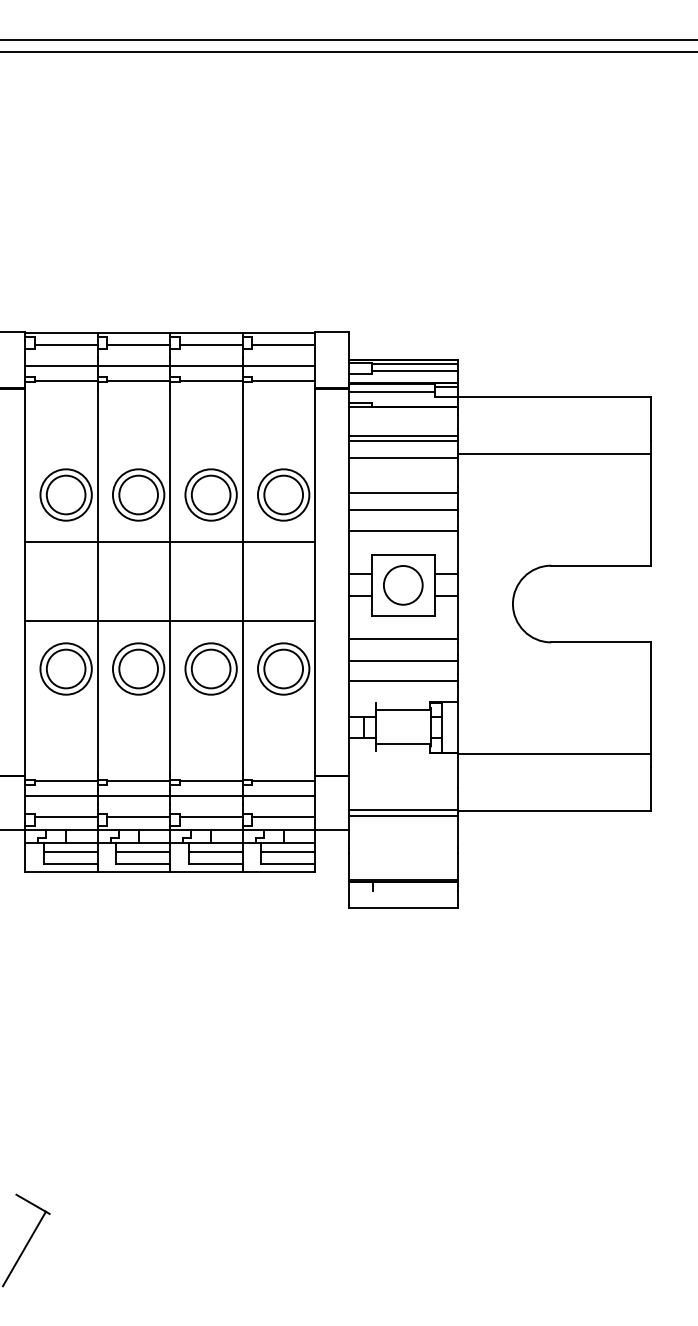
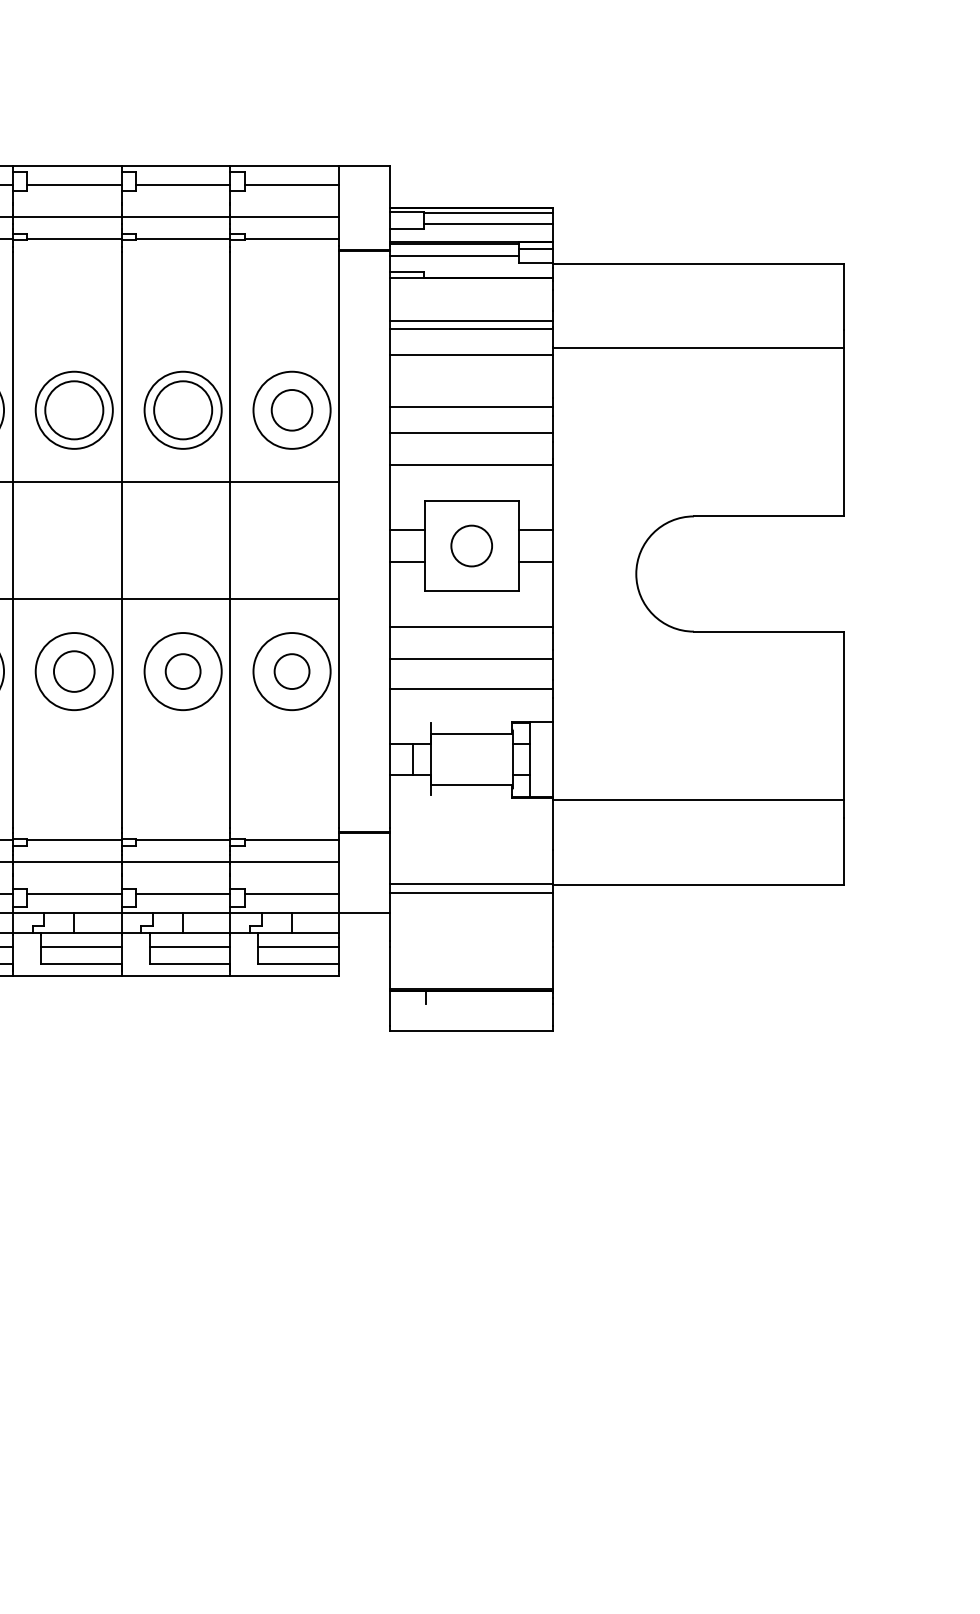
circle: (283, 494) -> (291, 409), size x0.7
circle: (403, 585) -> (471, 546), size x0.7
circle: (138, 668) -> (74, 670), size x0.7
circle: (210, 668) -> (182, 670), size x0.6
circle: (283, 668) -> (291, 670), size x0.6

